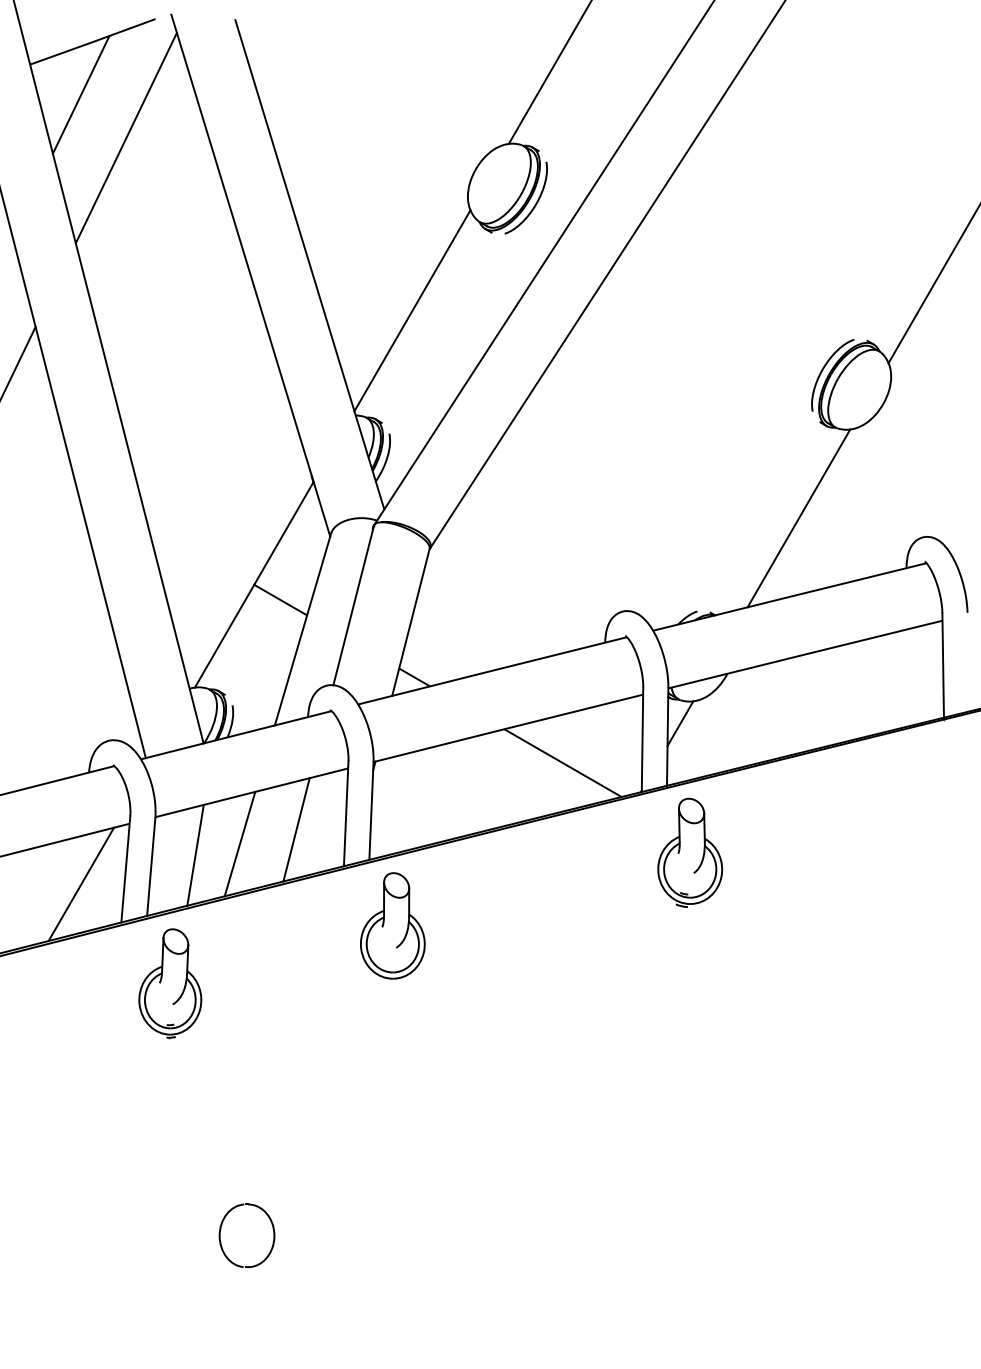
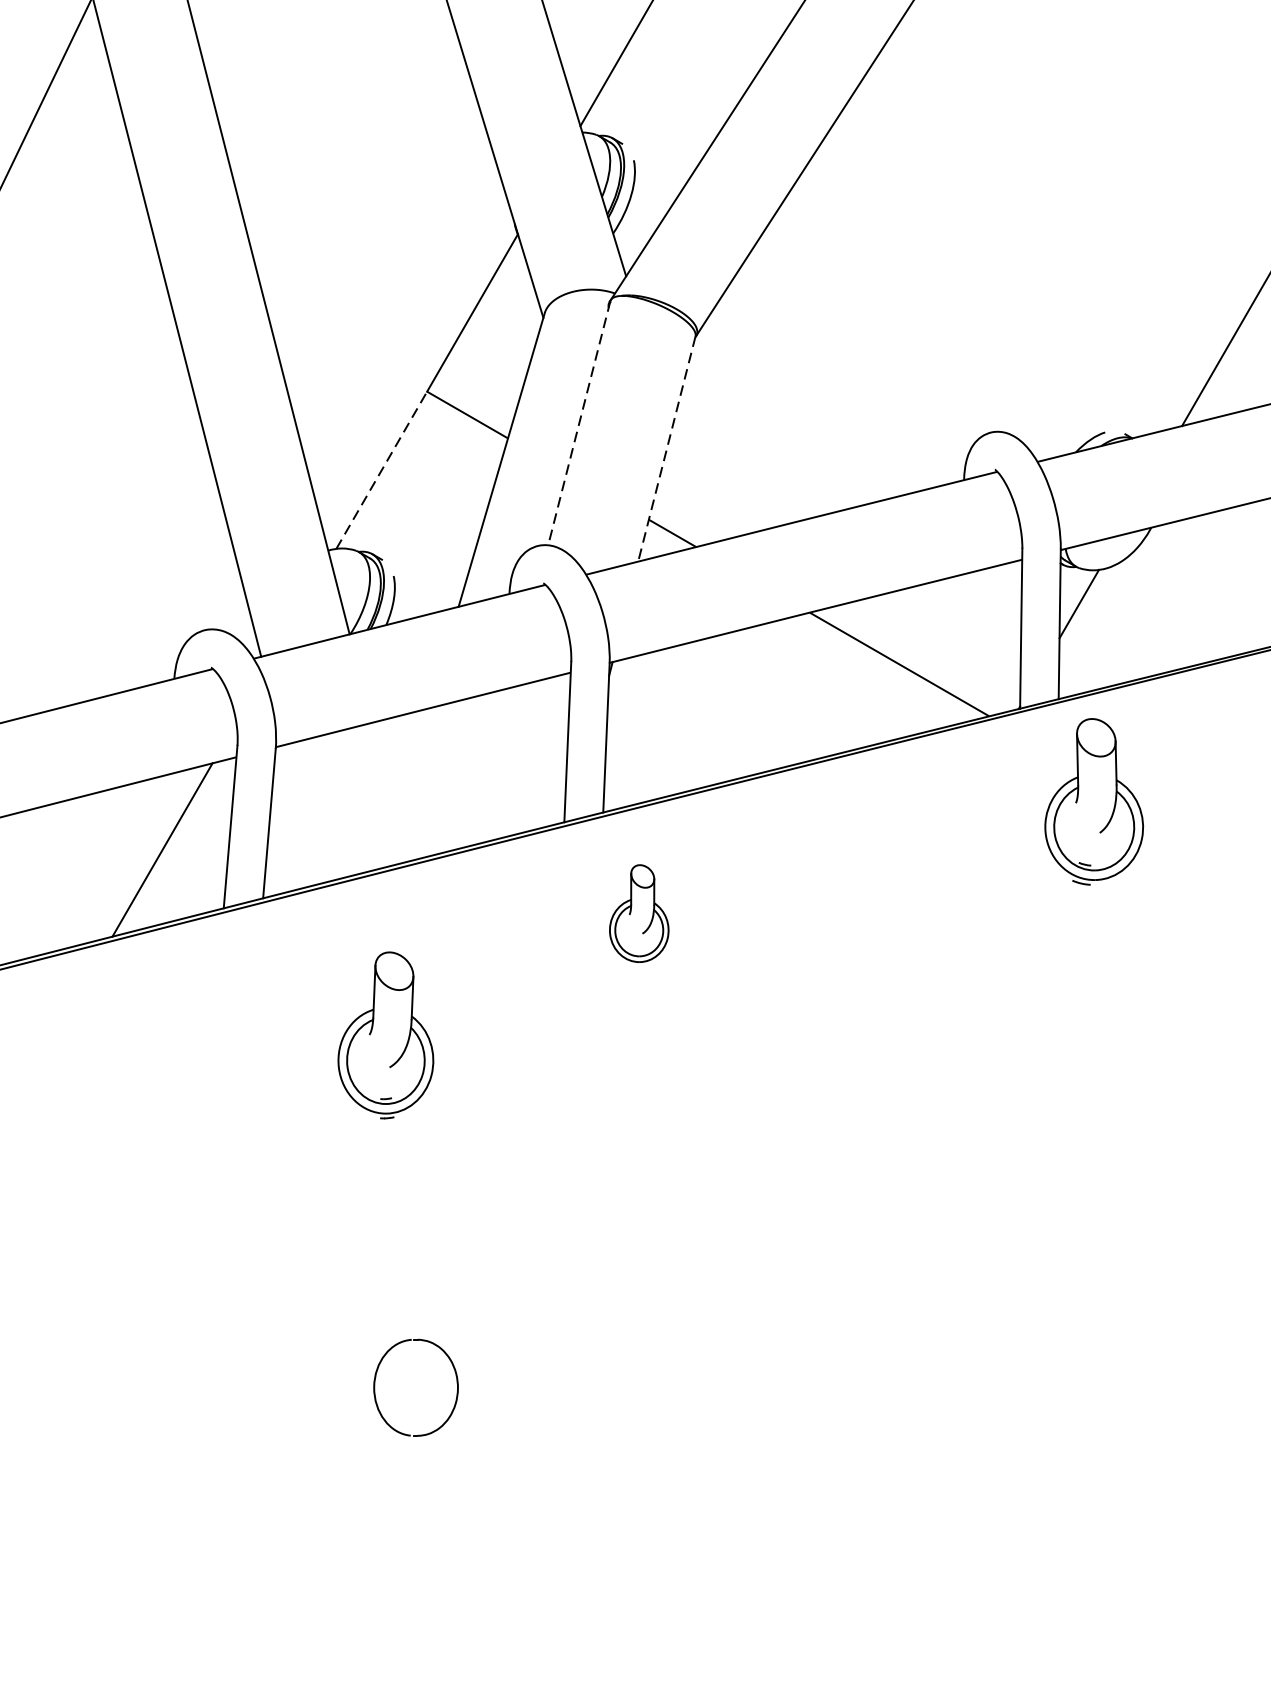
line: (353, 606) -> (578, 424), solid -> dashed
line: (410, 622) -> (666, 449), solid -> dashed
line: (224, 635) -> (381, 469), solid -> dashed
line: (296, 829) -> (491, 766), removed
line: (239, 843) -> (404, 787), removed
line: (195, 854) -> (337, 804), removed
part: (392, 925) -> (638, 912), size x0.6
part: (170, 983) -> (386, 1035), moved

